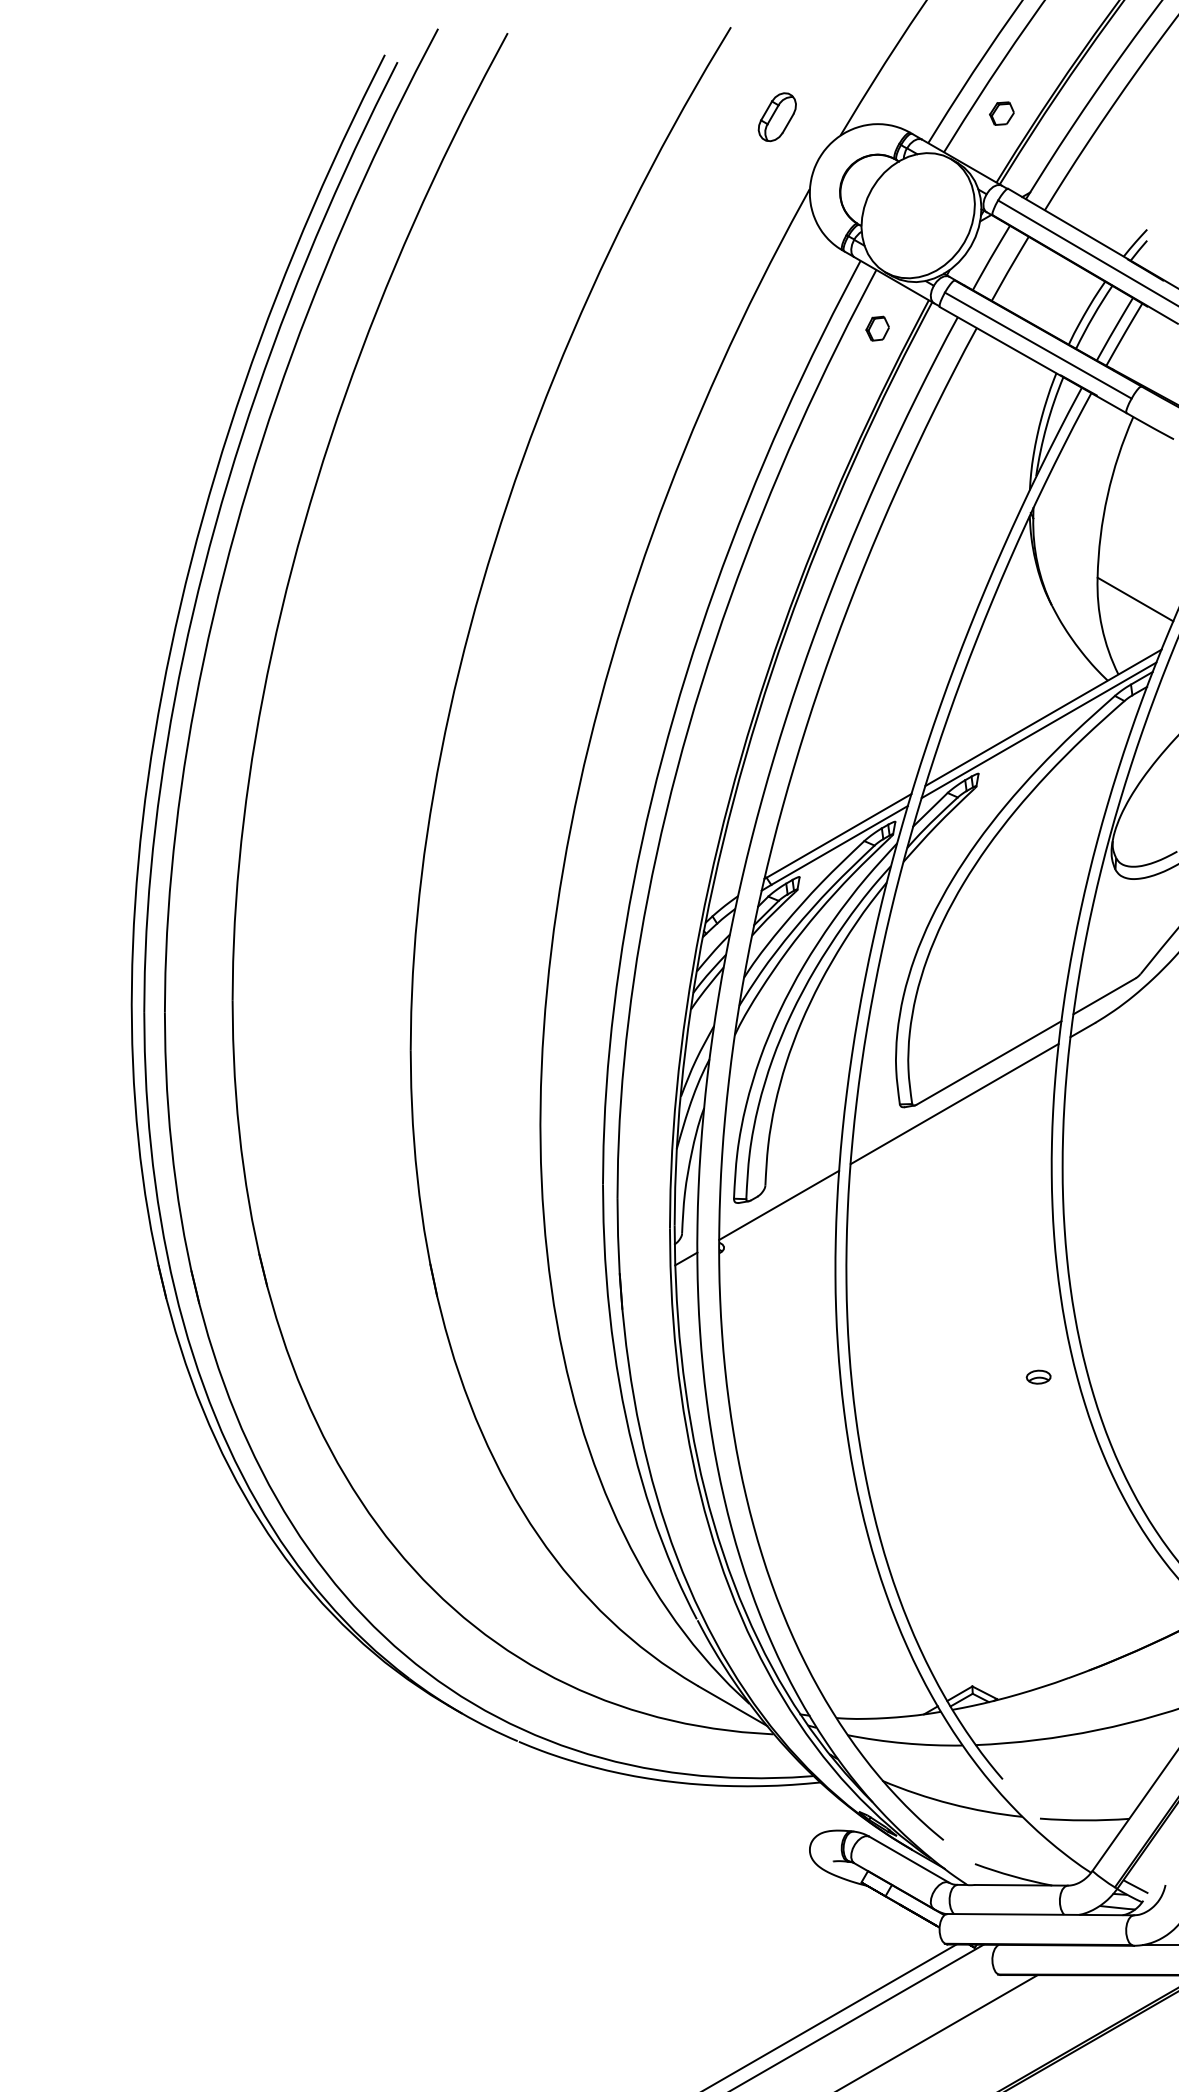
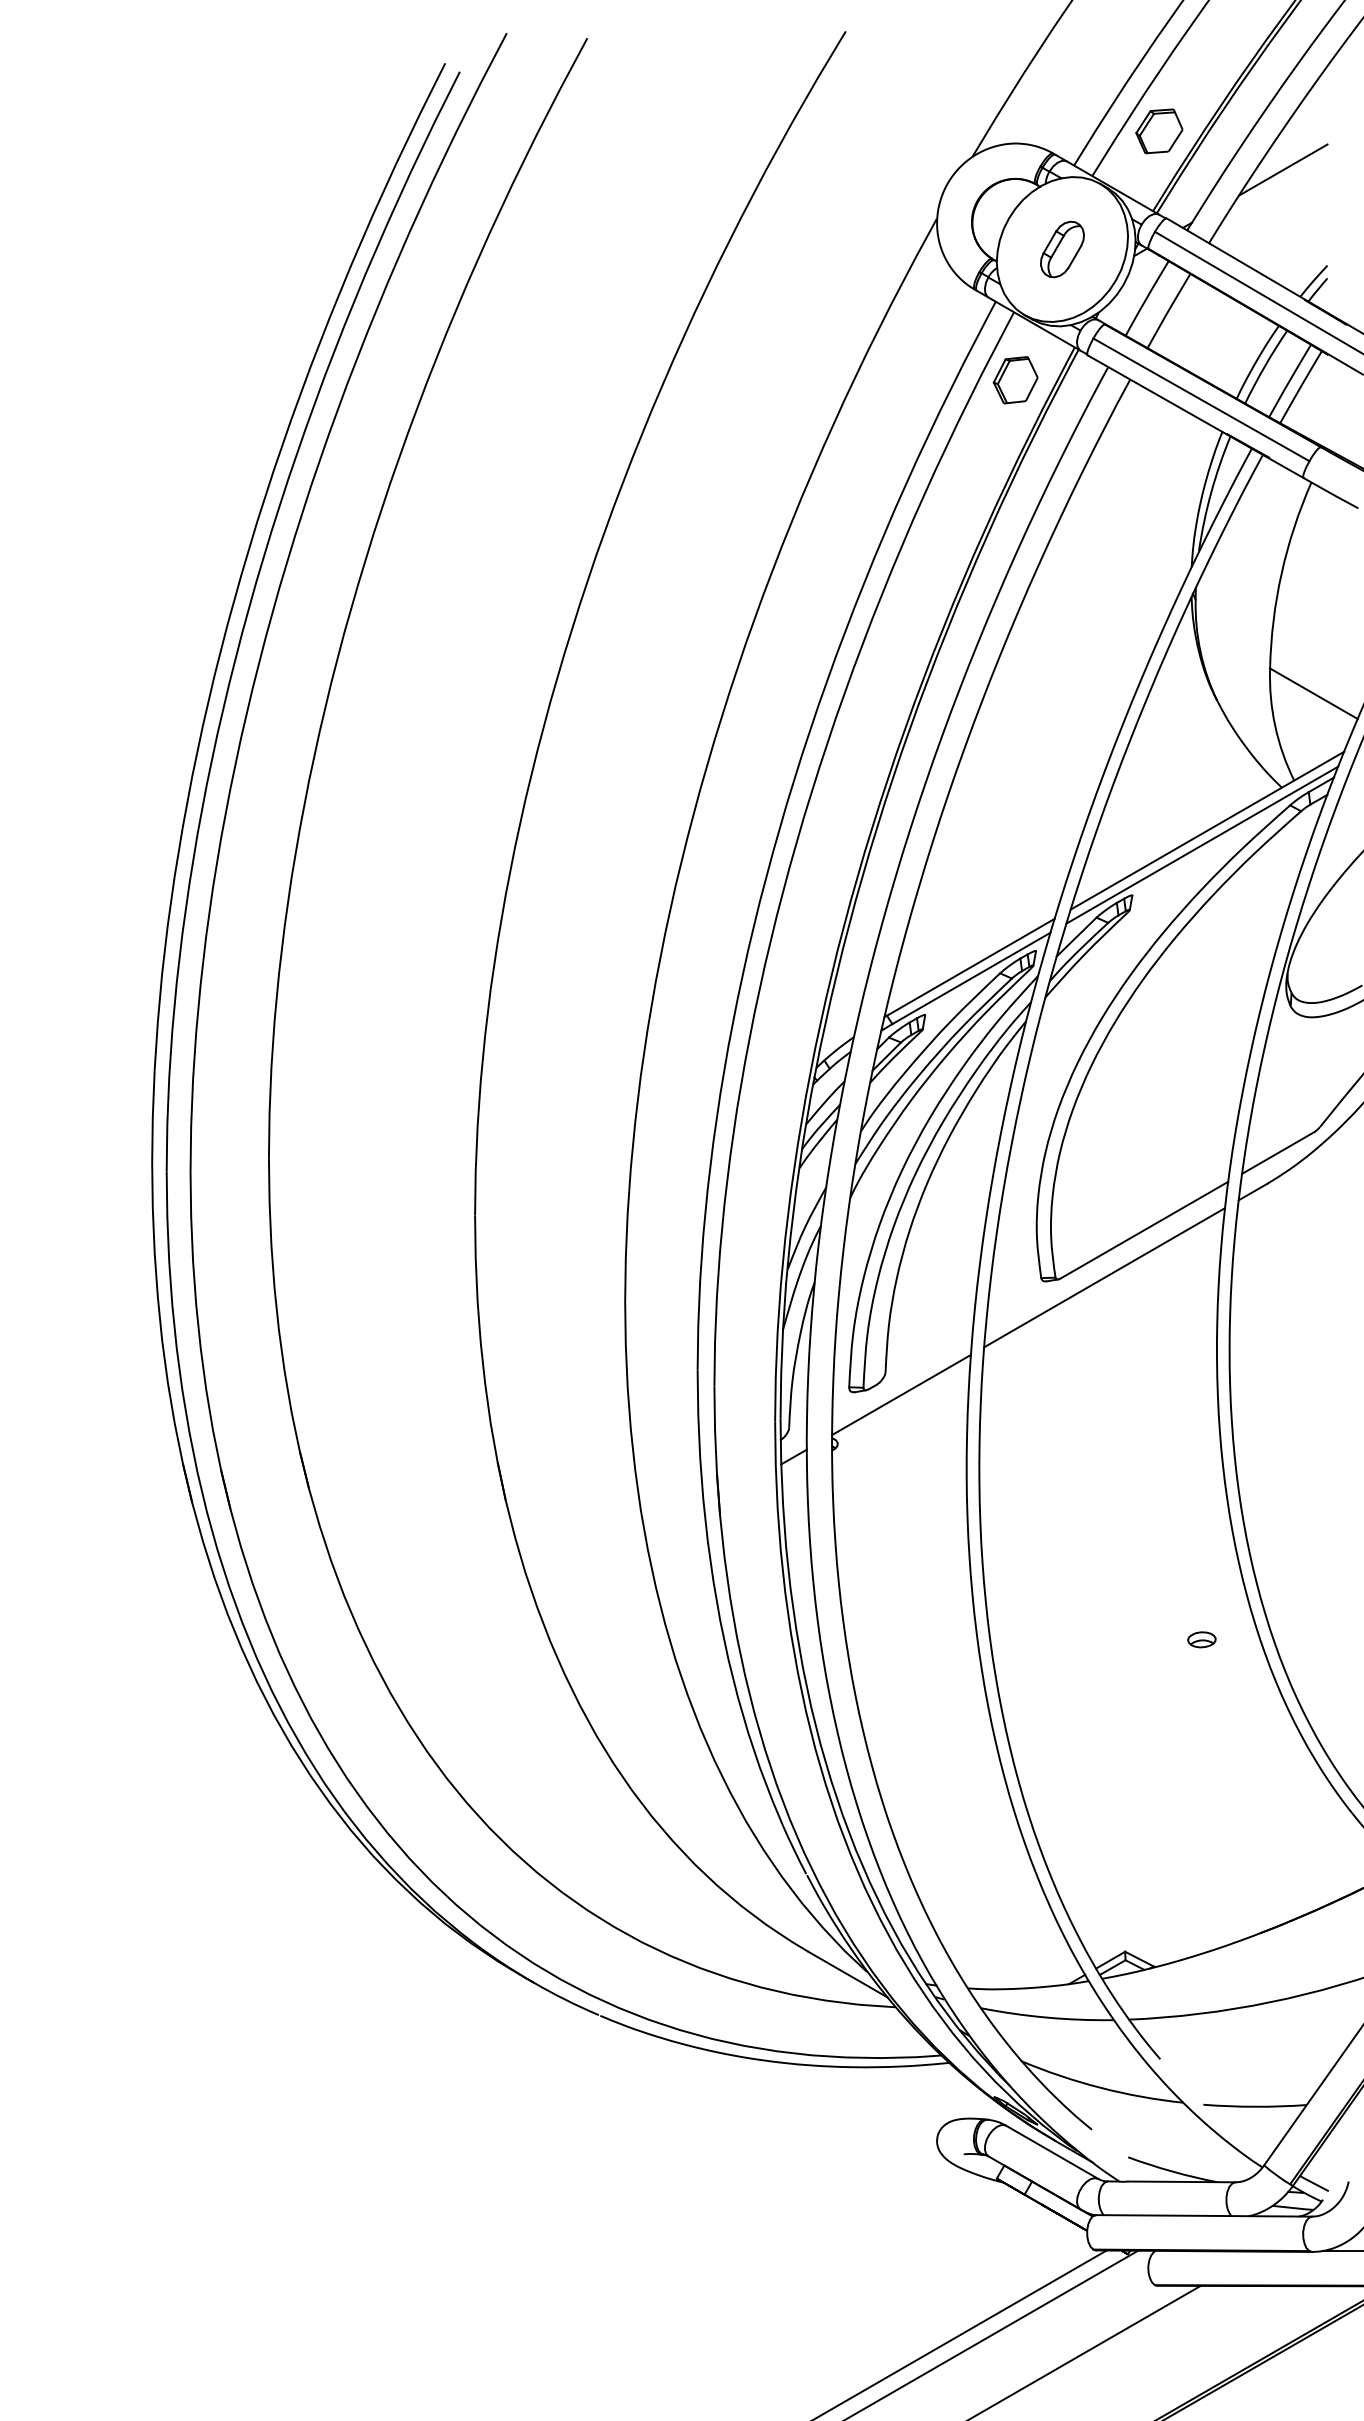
part: (1002, 113) -> (1159, 131), size x1.67
part: (777, 117) -> (1062, 249), moved
line: (1109, 146) -> (1283, 169), added
part: (877, 328) -> (1015, 380), size x1.67
part: (1038, 1376) -> (1201, 1639), moved

